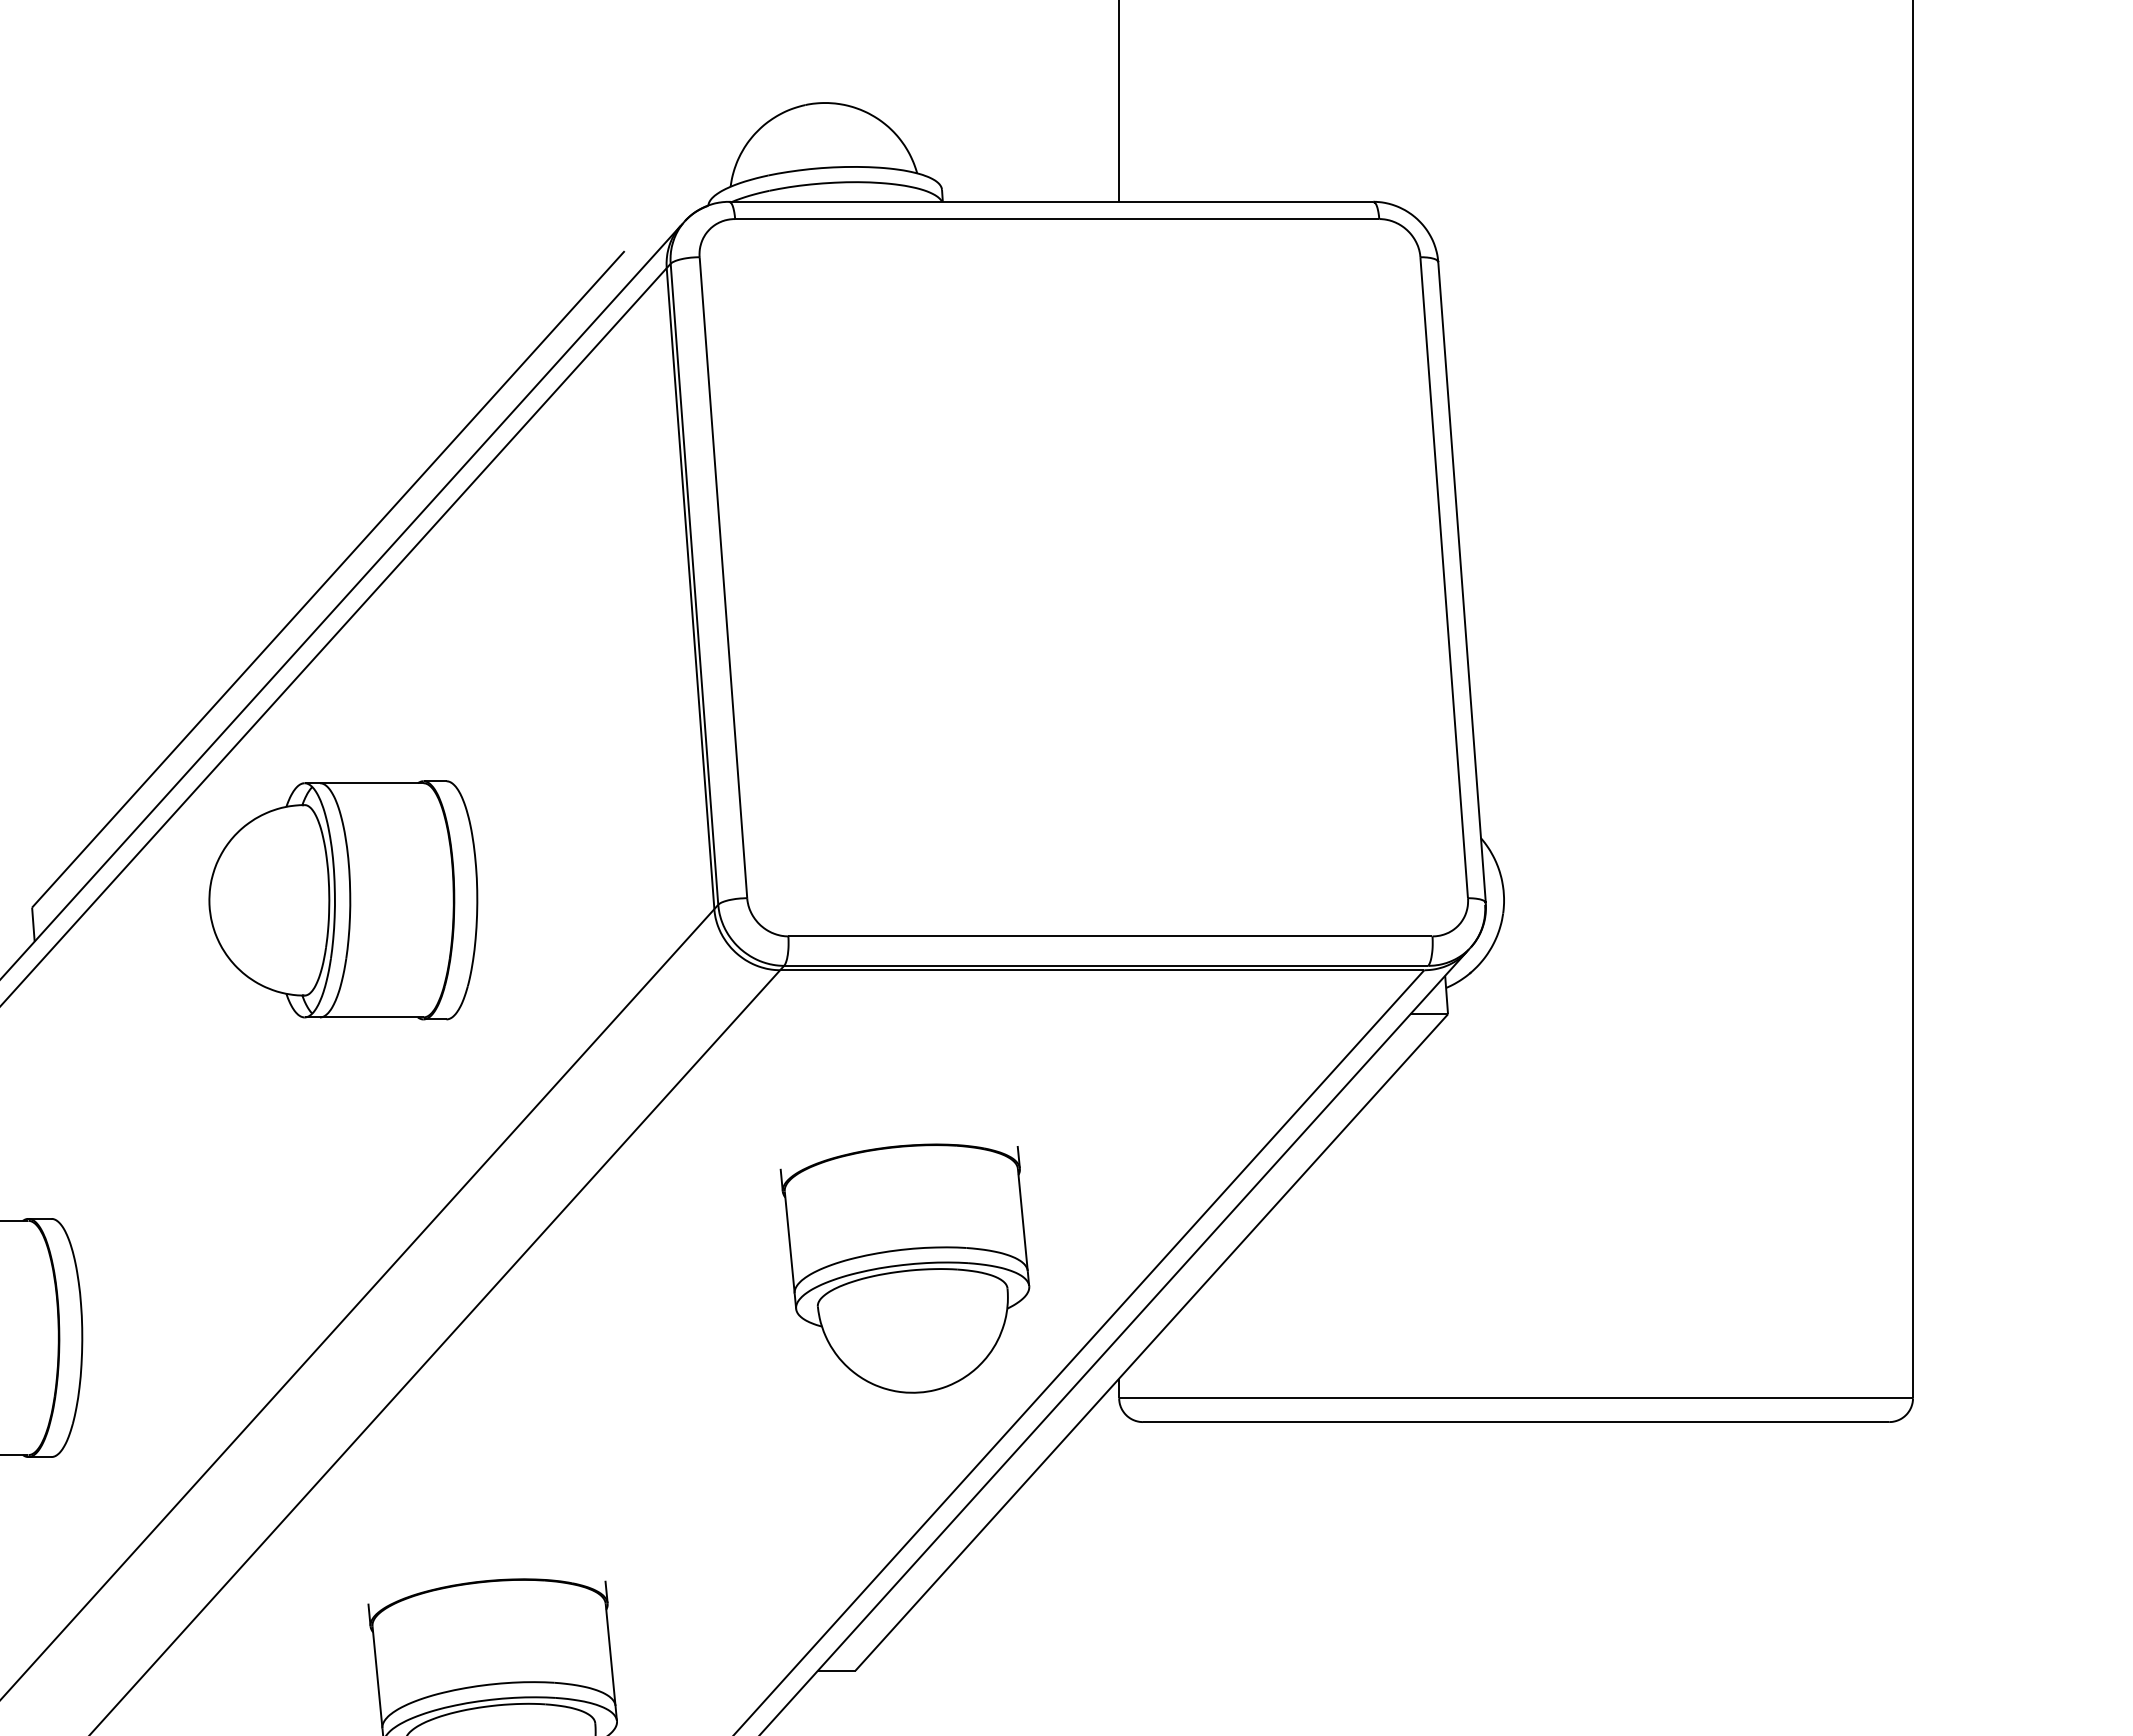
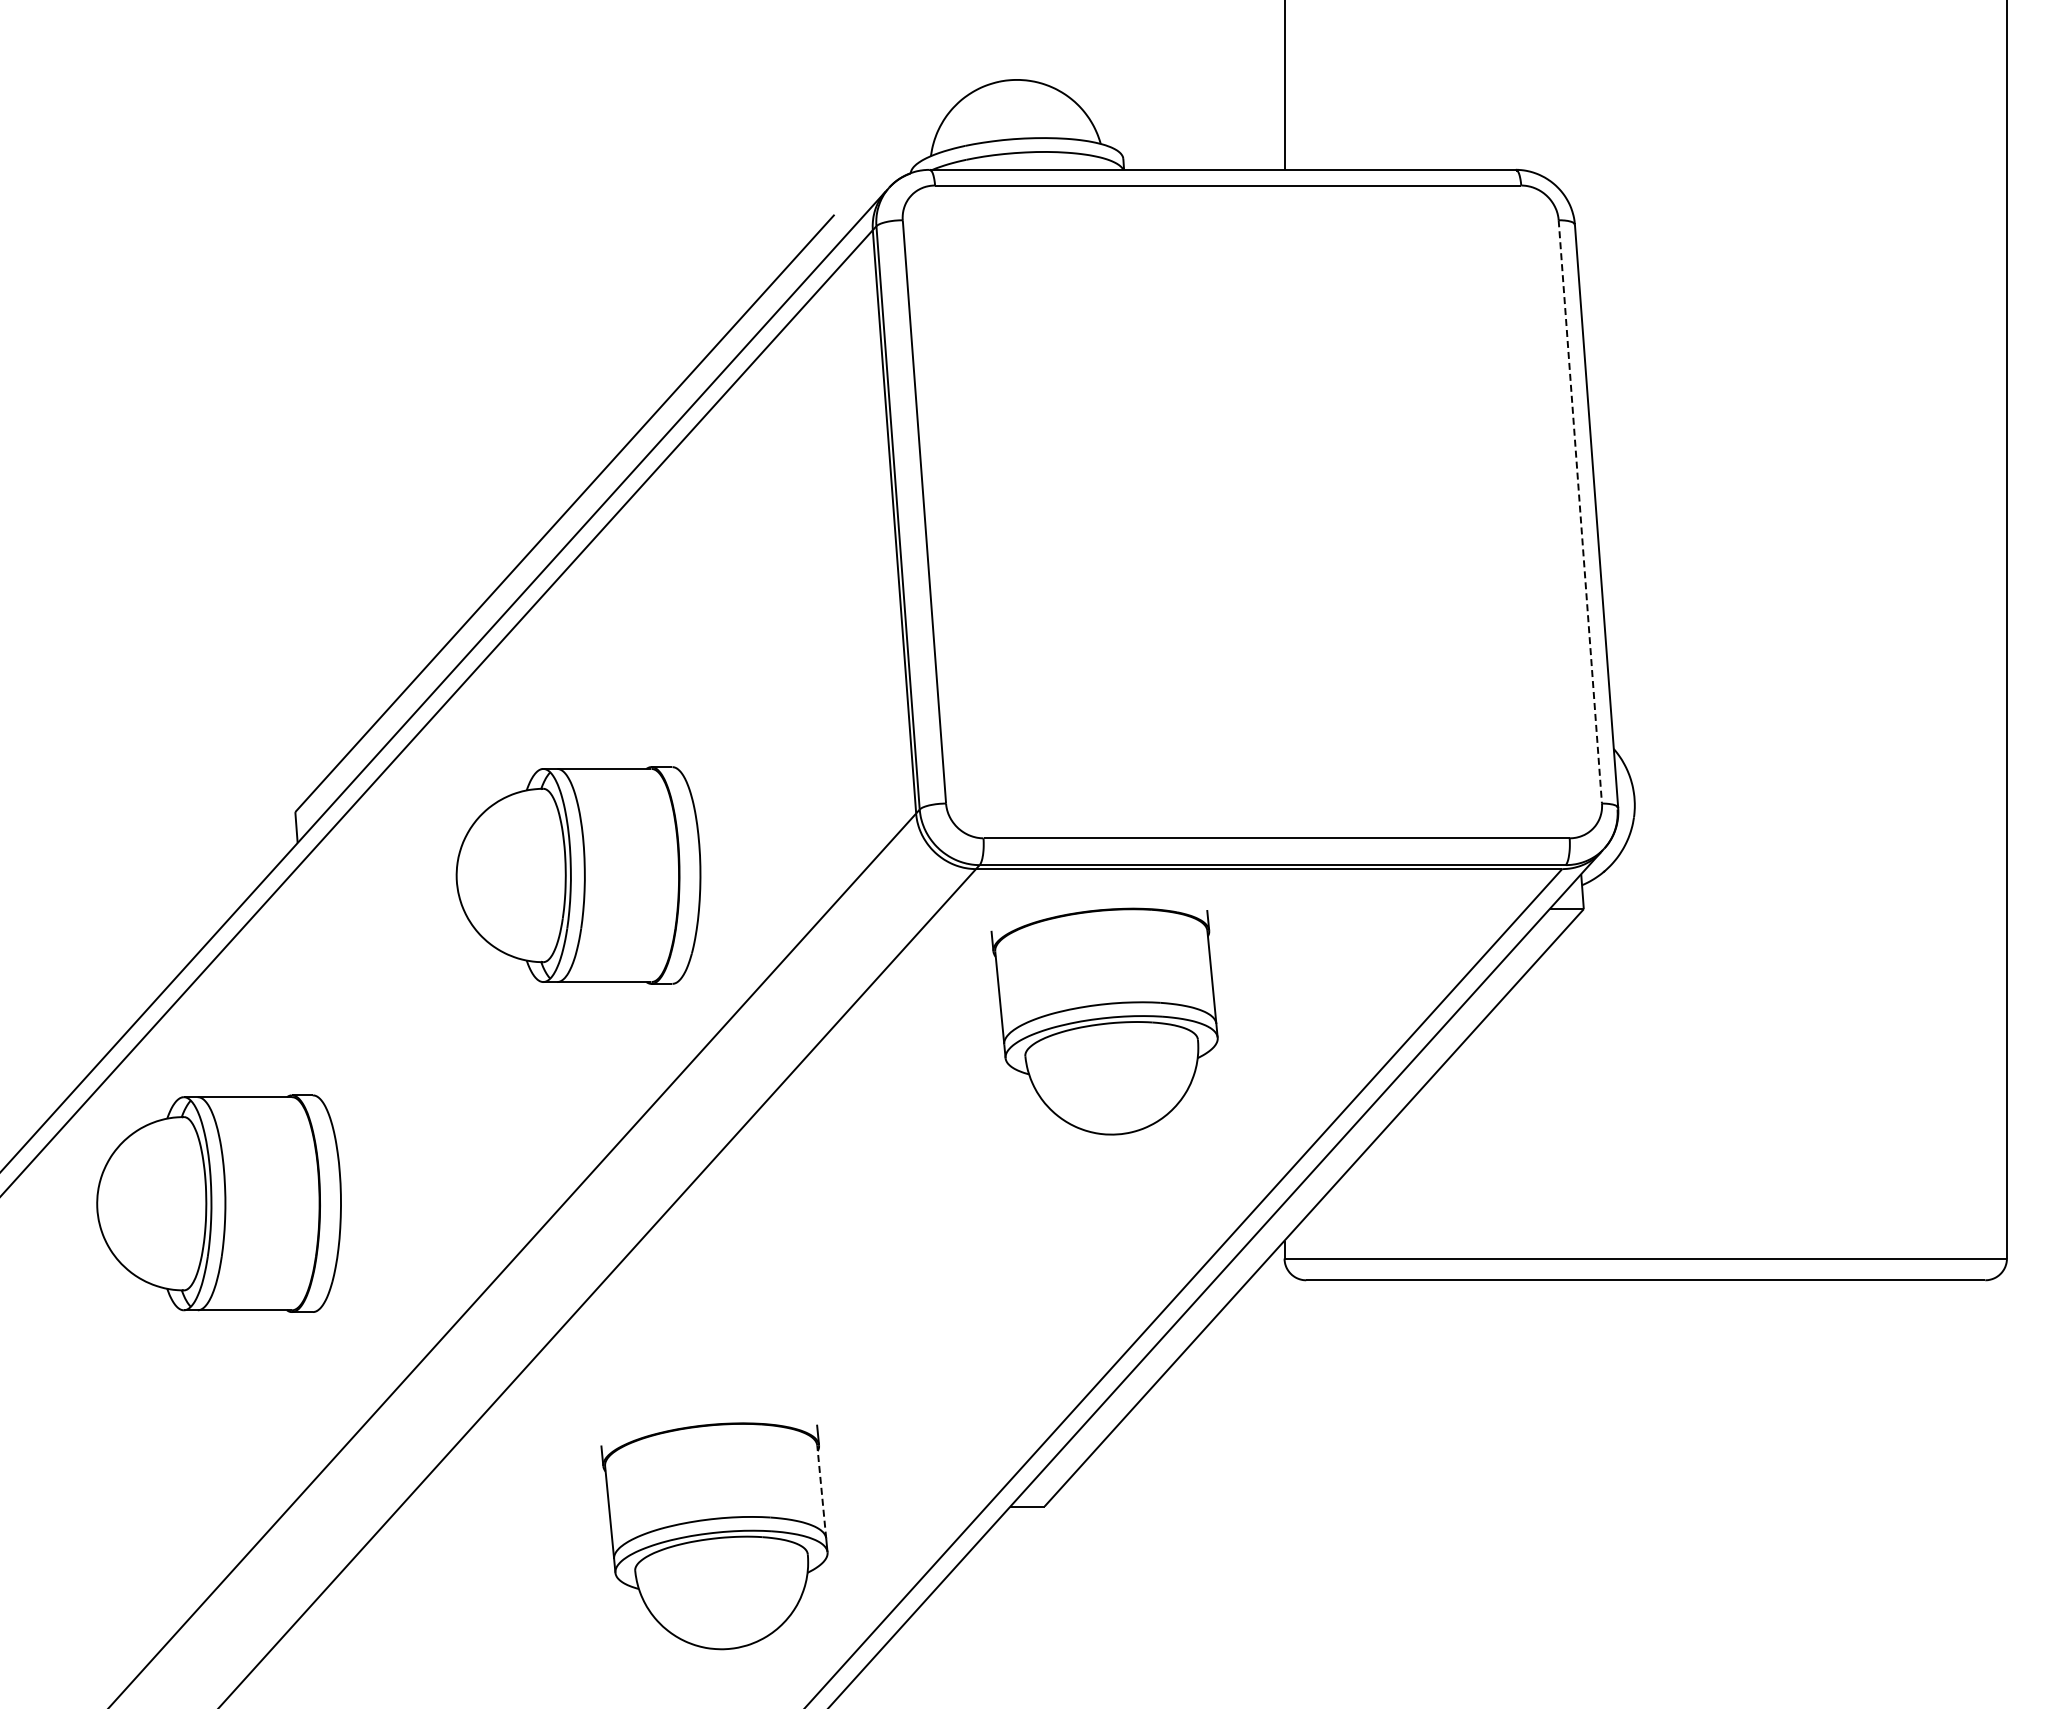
line: (1444, 578) -> (1580, 512), solid -> dashed
part: (343, 900) -> (578, 875), moved
part: (904, 1268) -> (1104, 1021), moved
line: (610, 1655) -> (821, 1492), solid -> dashed

